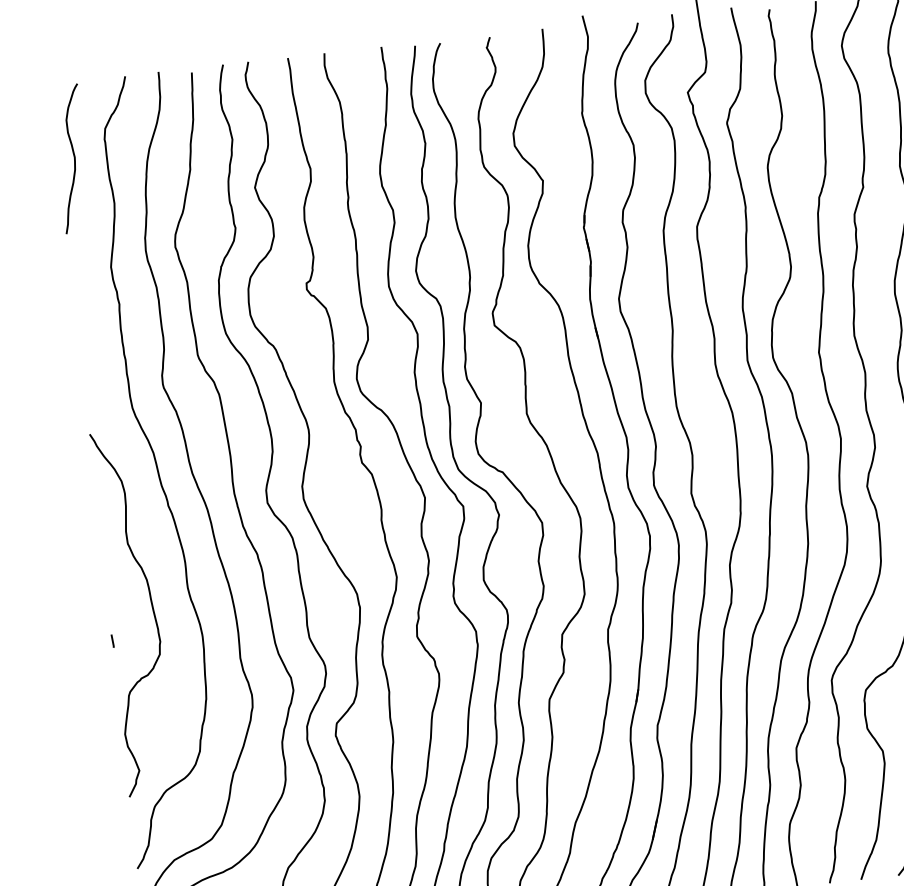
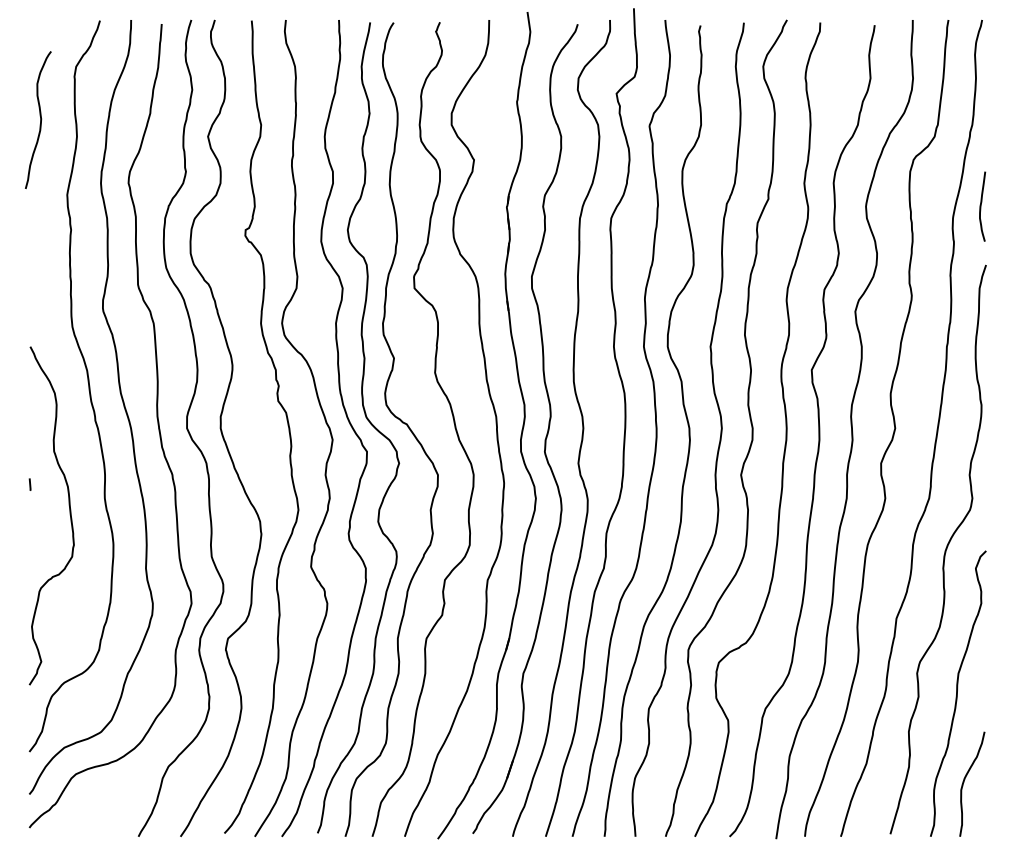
curve: (74, 157) -> (40, 119), moved
line: (112, 641) -> (29, 484), moved

